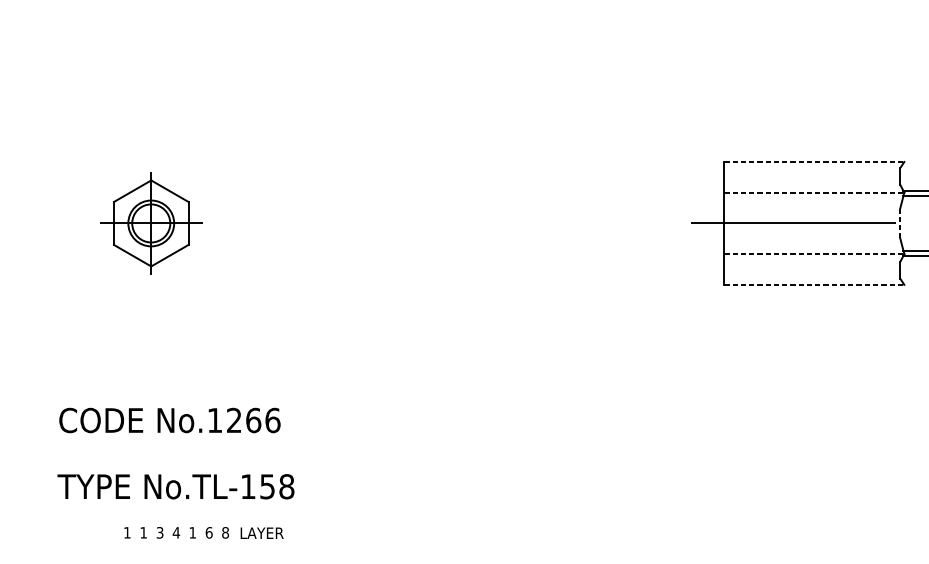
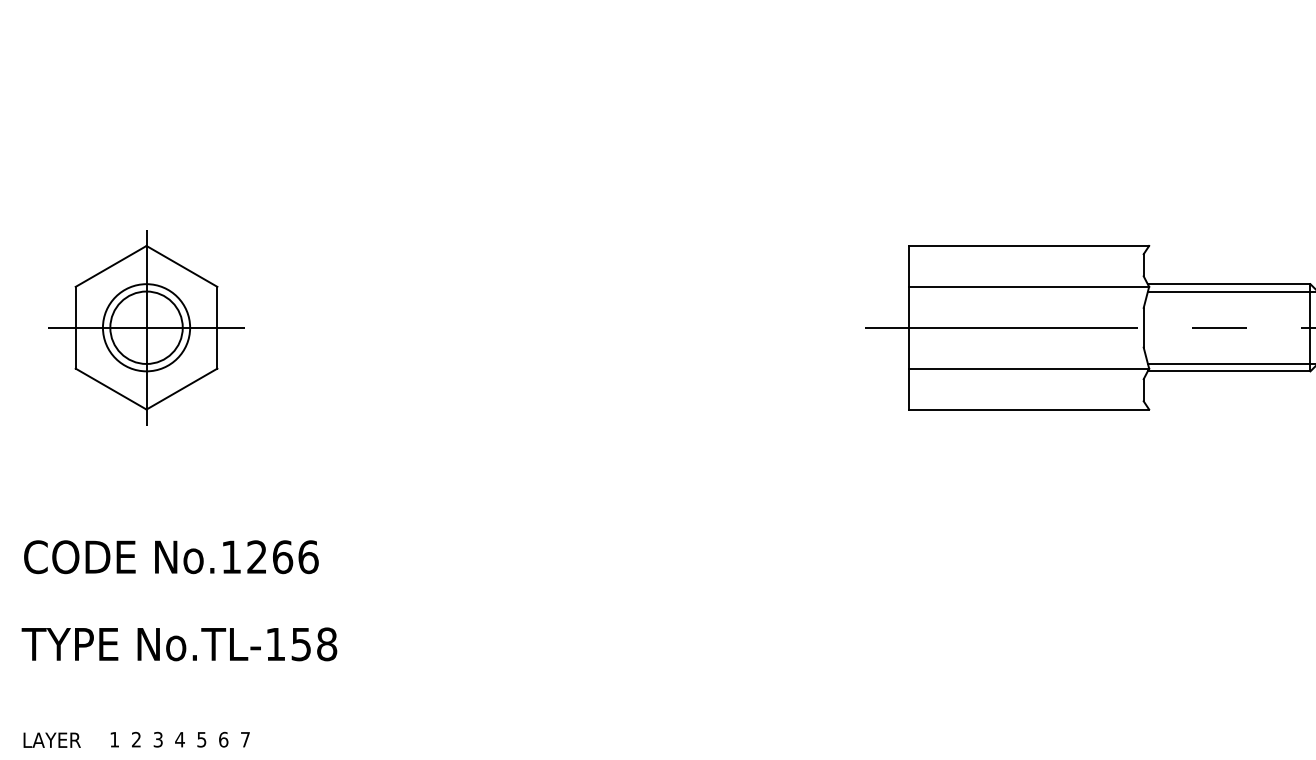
line: (814, 161) -> (1029, 245), dashed -> solid
line: (814, 192) -> (1029, 286), dashed -> solid
part: (151, 223) -> (146, 327), size x1.43
line: (900, 223) -> (1143, 327), dashed -> solid
line: (814, 254) -> (1029, 368), dashed -> solid
line: (814, 284) -> (1029, 409), dashed -> solid
text: (170, 420) -> (171, 557), moved
text: (176, 486) -> (179, 644), moved
text: (143, 532) -> (136, 739), 1 -> 2
text: (192, 532) -> (201, 739), 1 -> 5
text: (225, 532) -> (245, 739), 8 -> 7
text: (261, 532) -> (51, 739), moved

